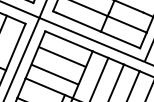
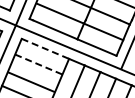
line: (68, 41) -> (44, 49), solid -> dashed
line: (62, 57) -> (38, 65), solid -> dashed

